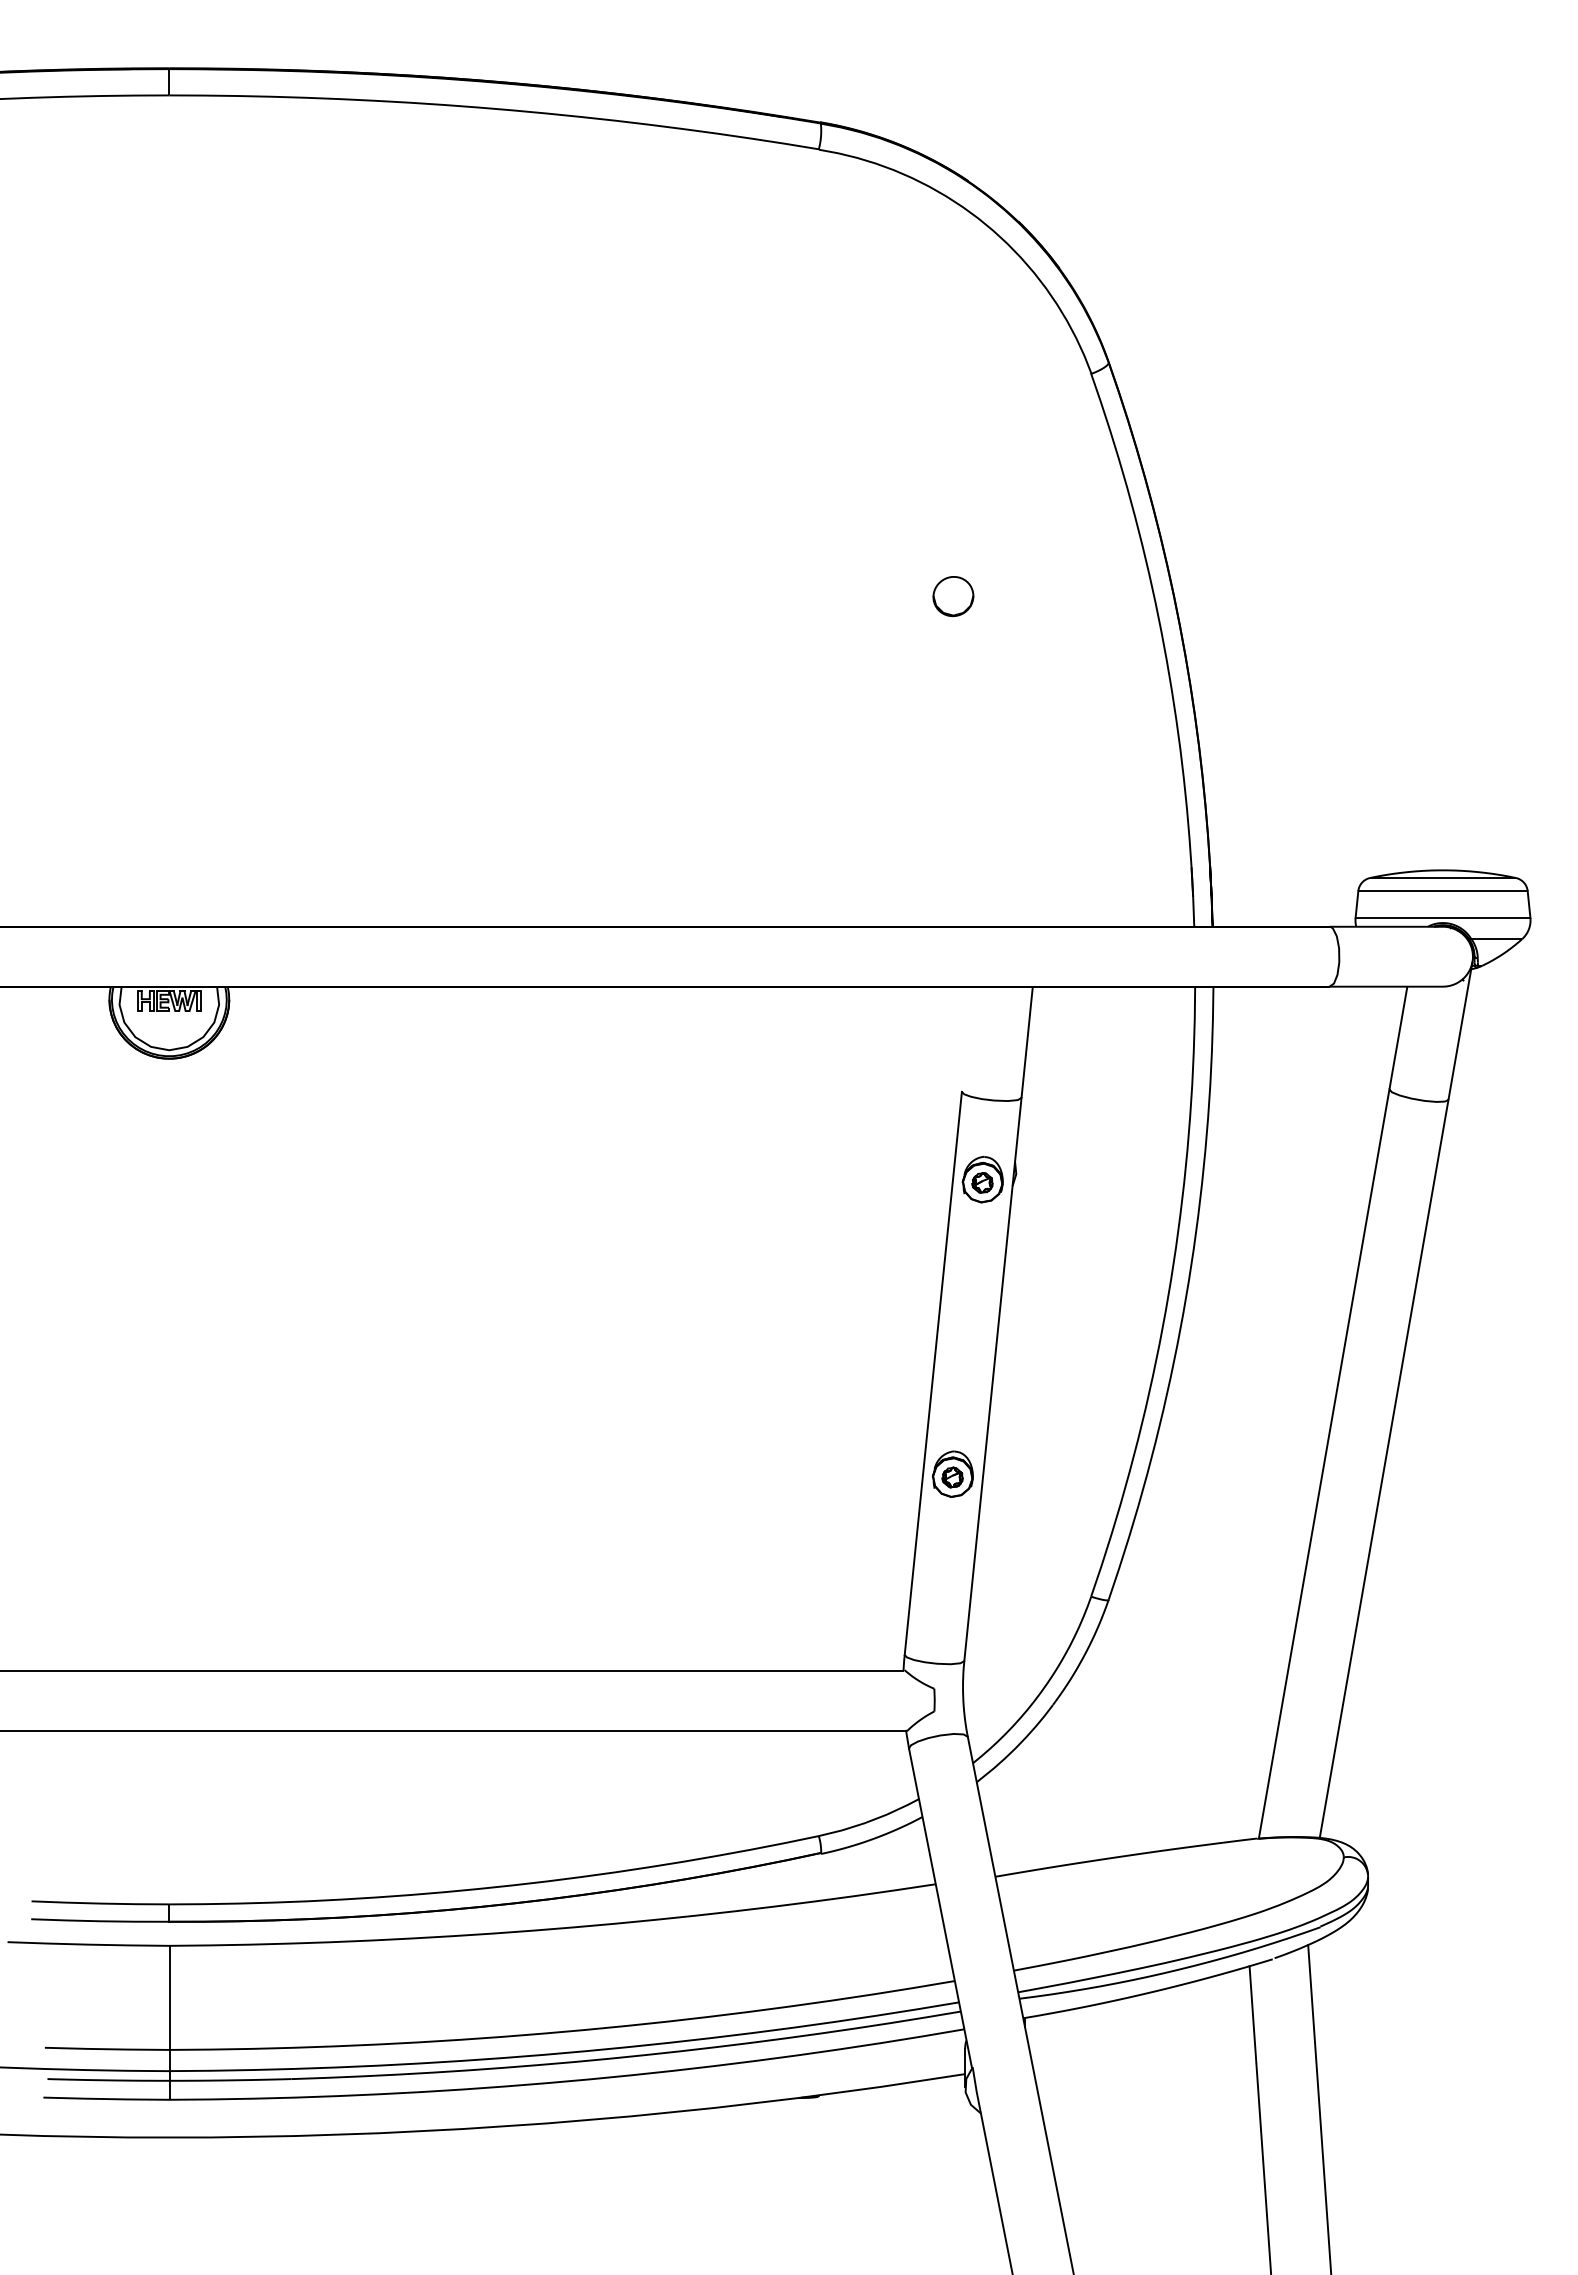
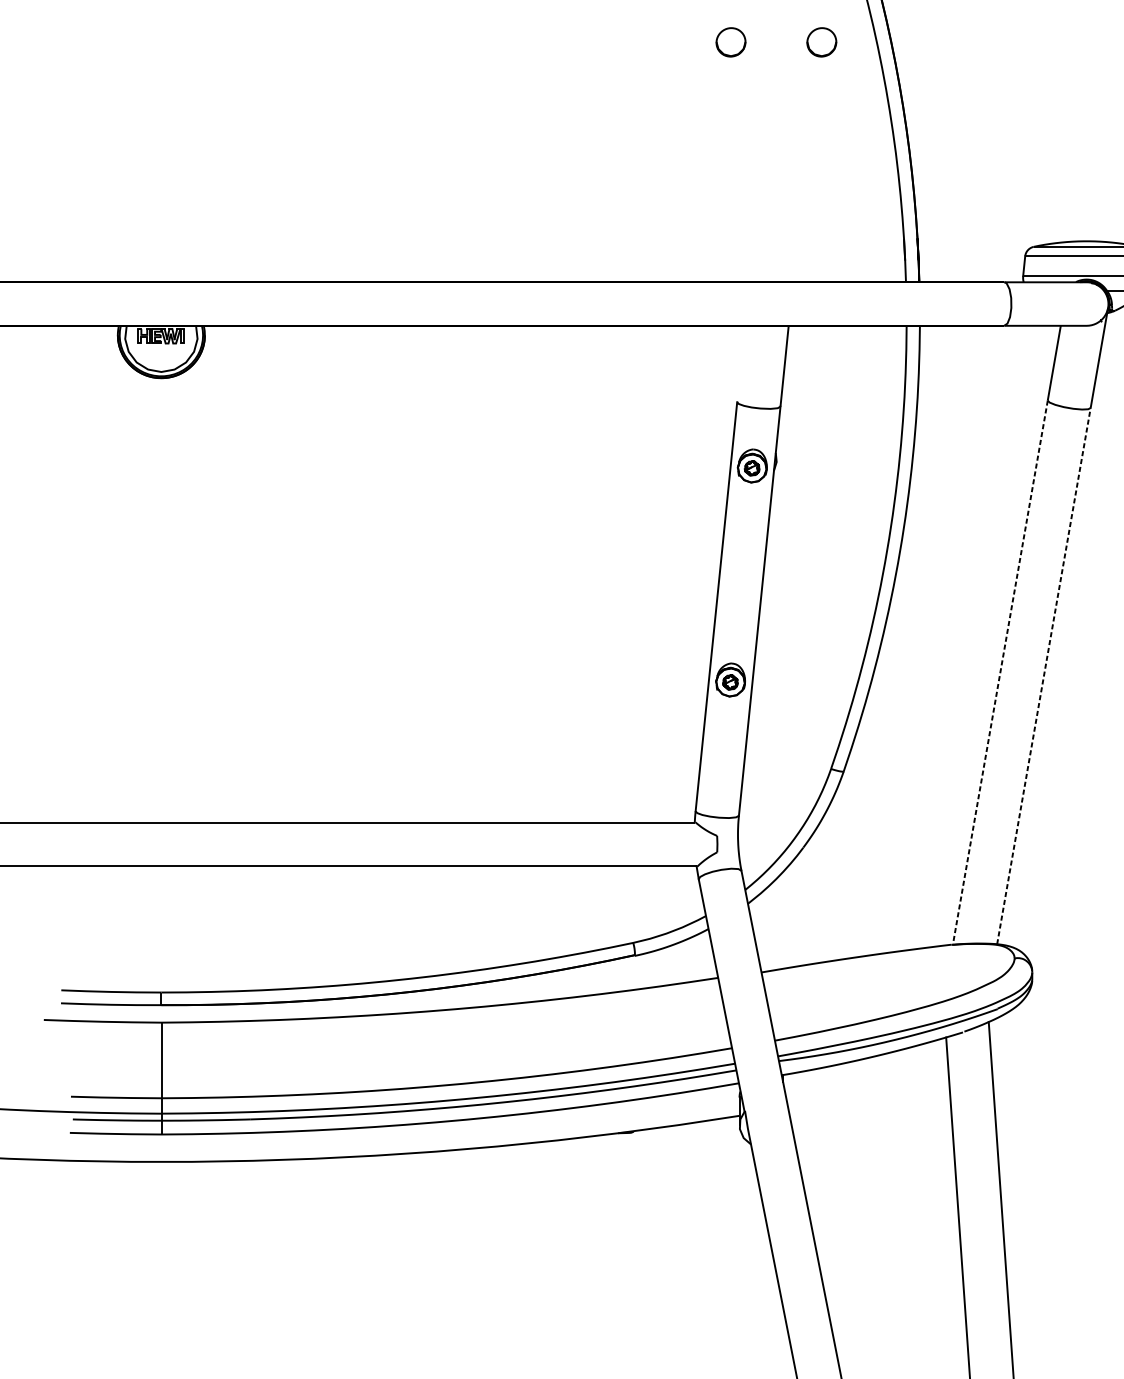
part: (1078, 596) -> (821, 42), added
line: (1324, 1463) -> (1000, 672), solid -> dashed
line: (1384, 1468) -> (1044, 675), solid -> dashed

